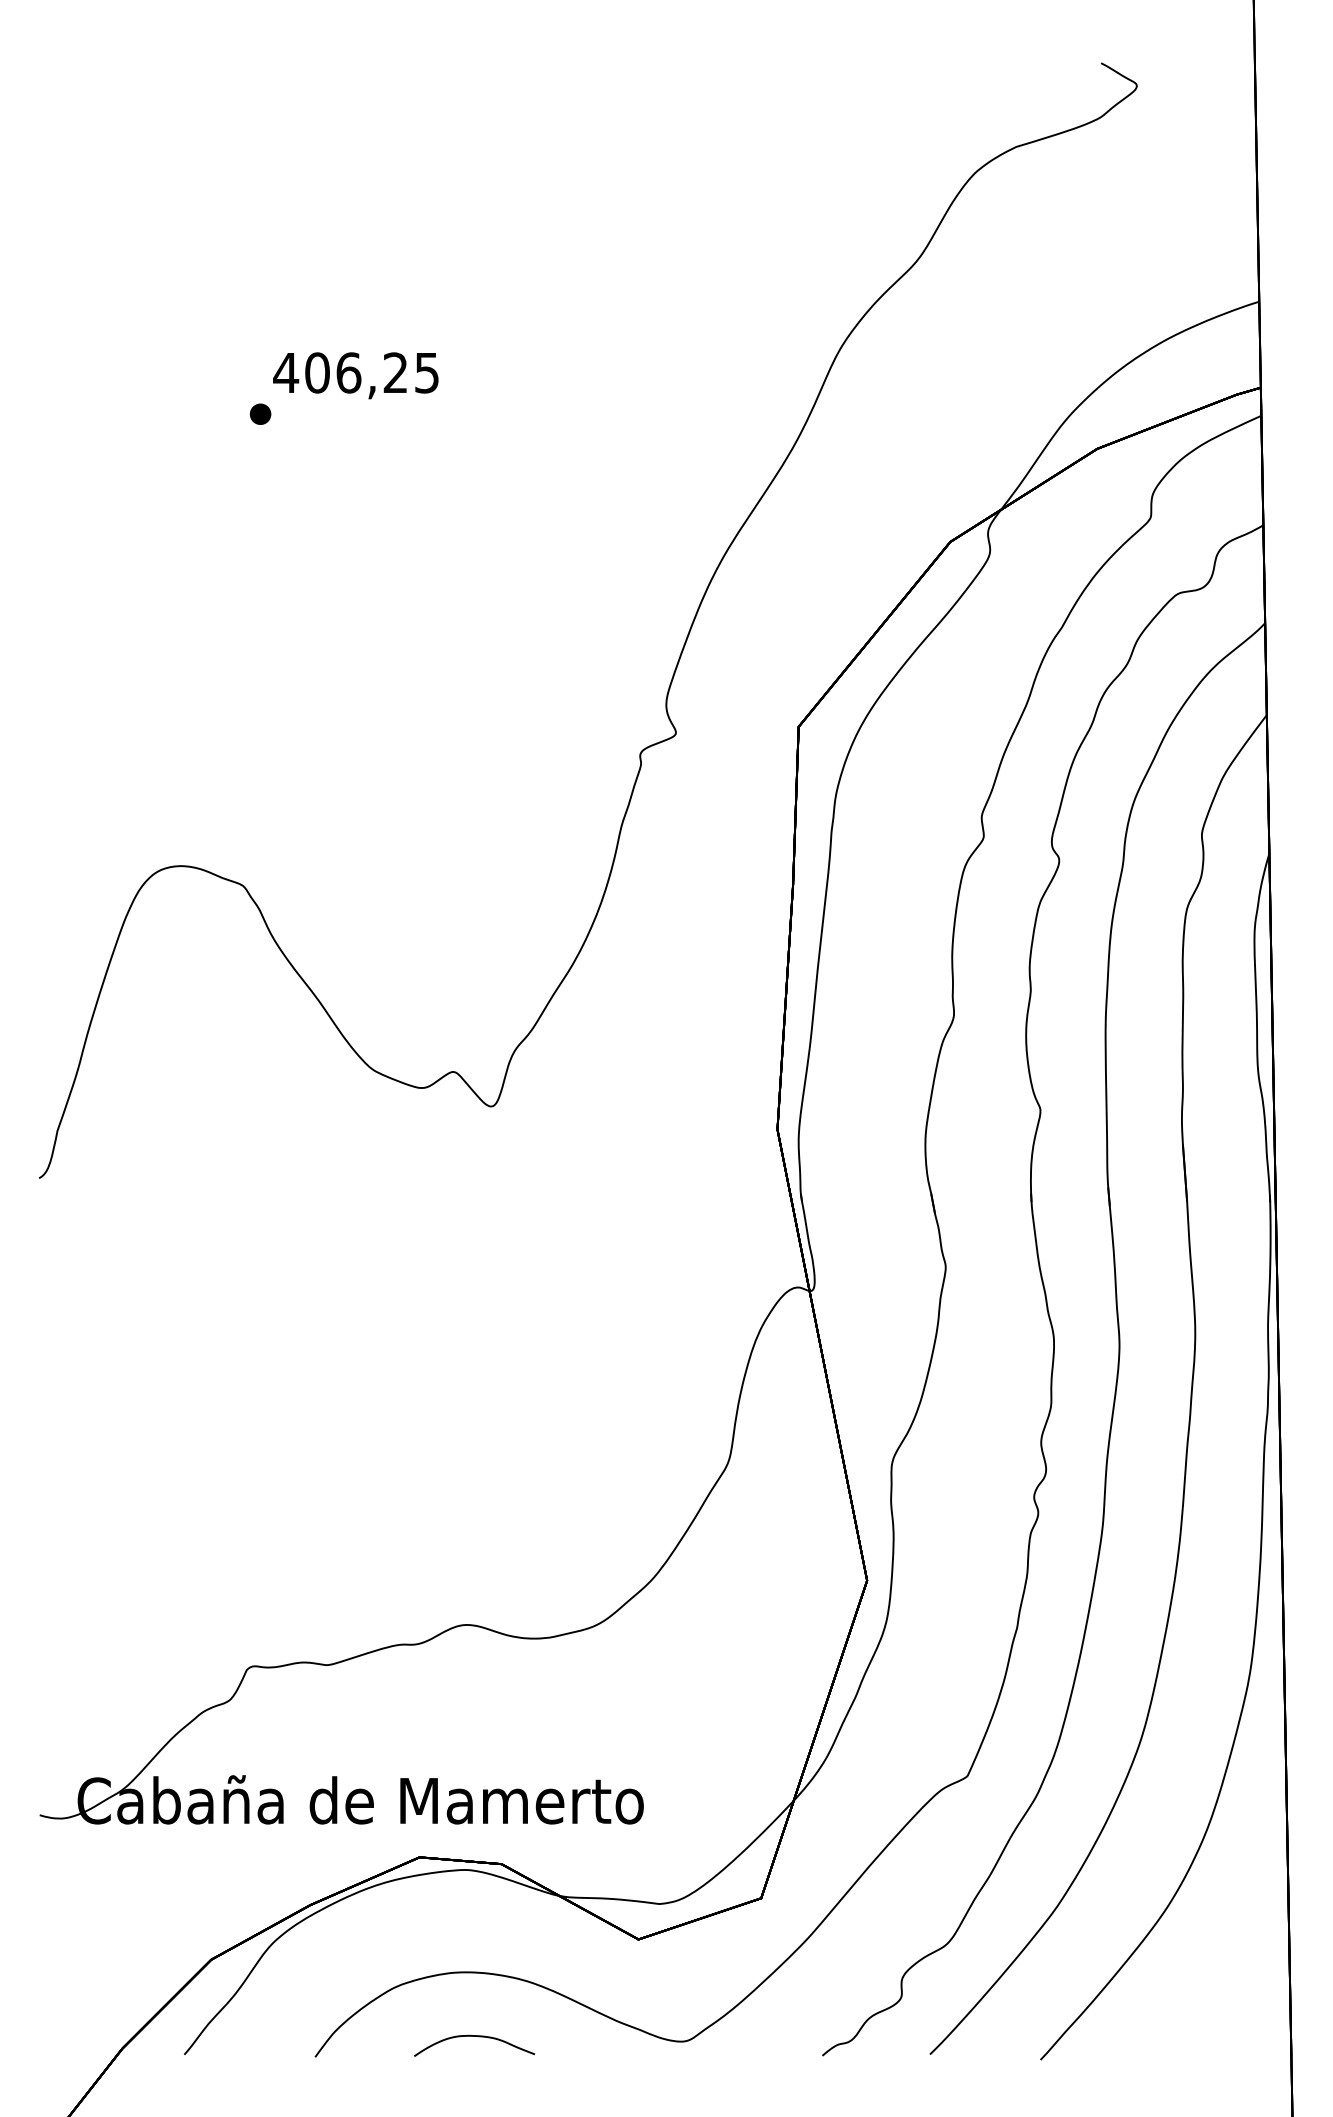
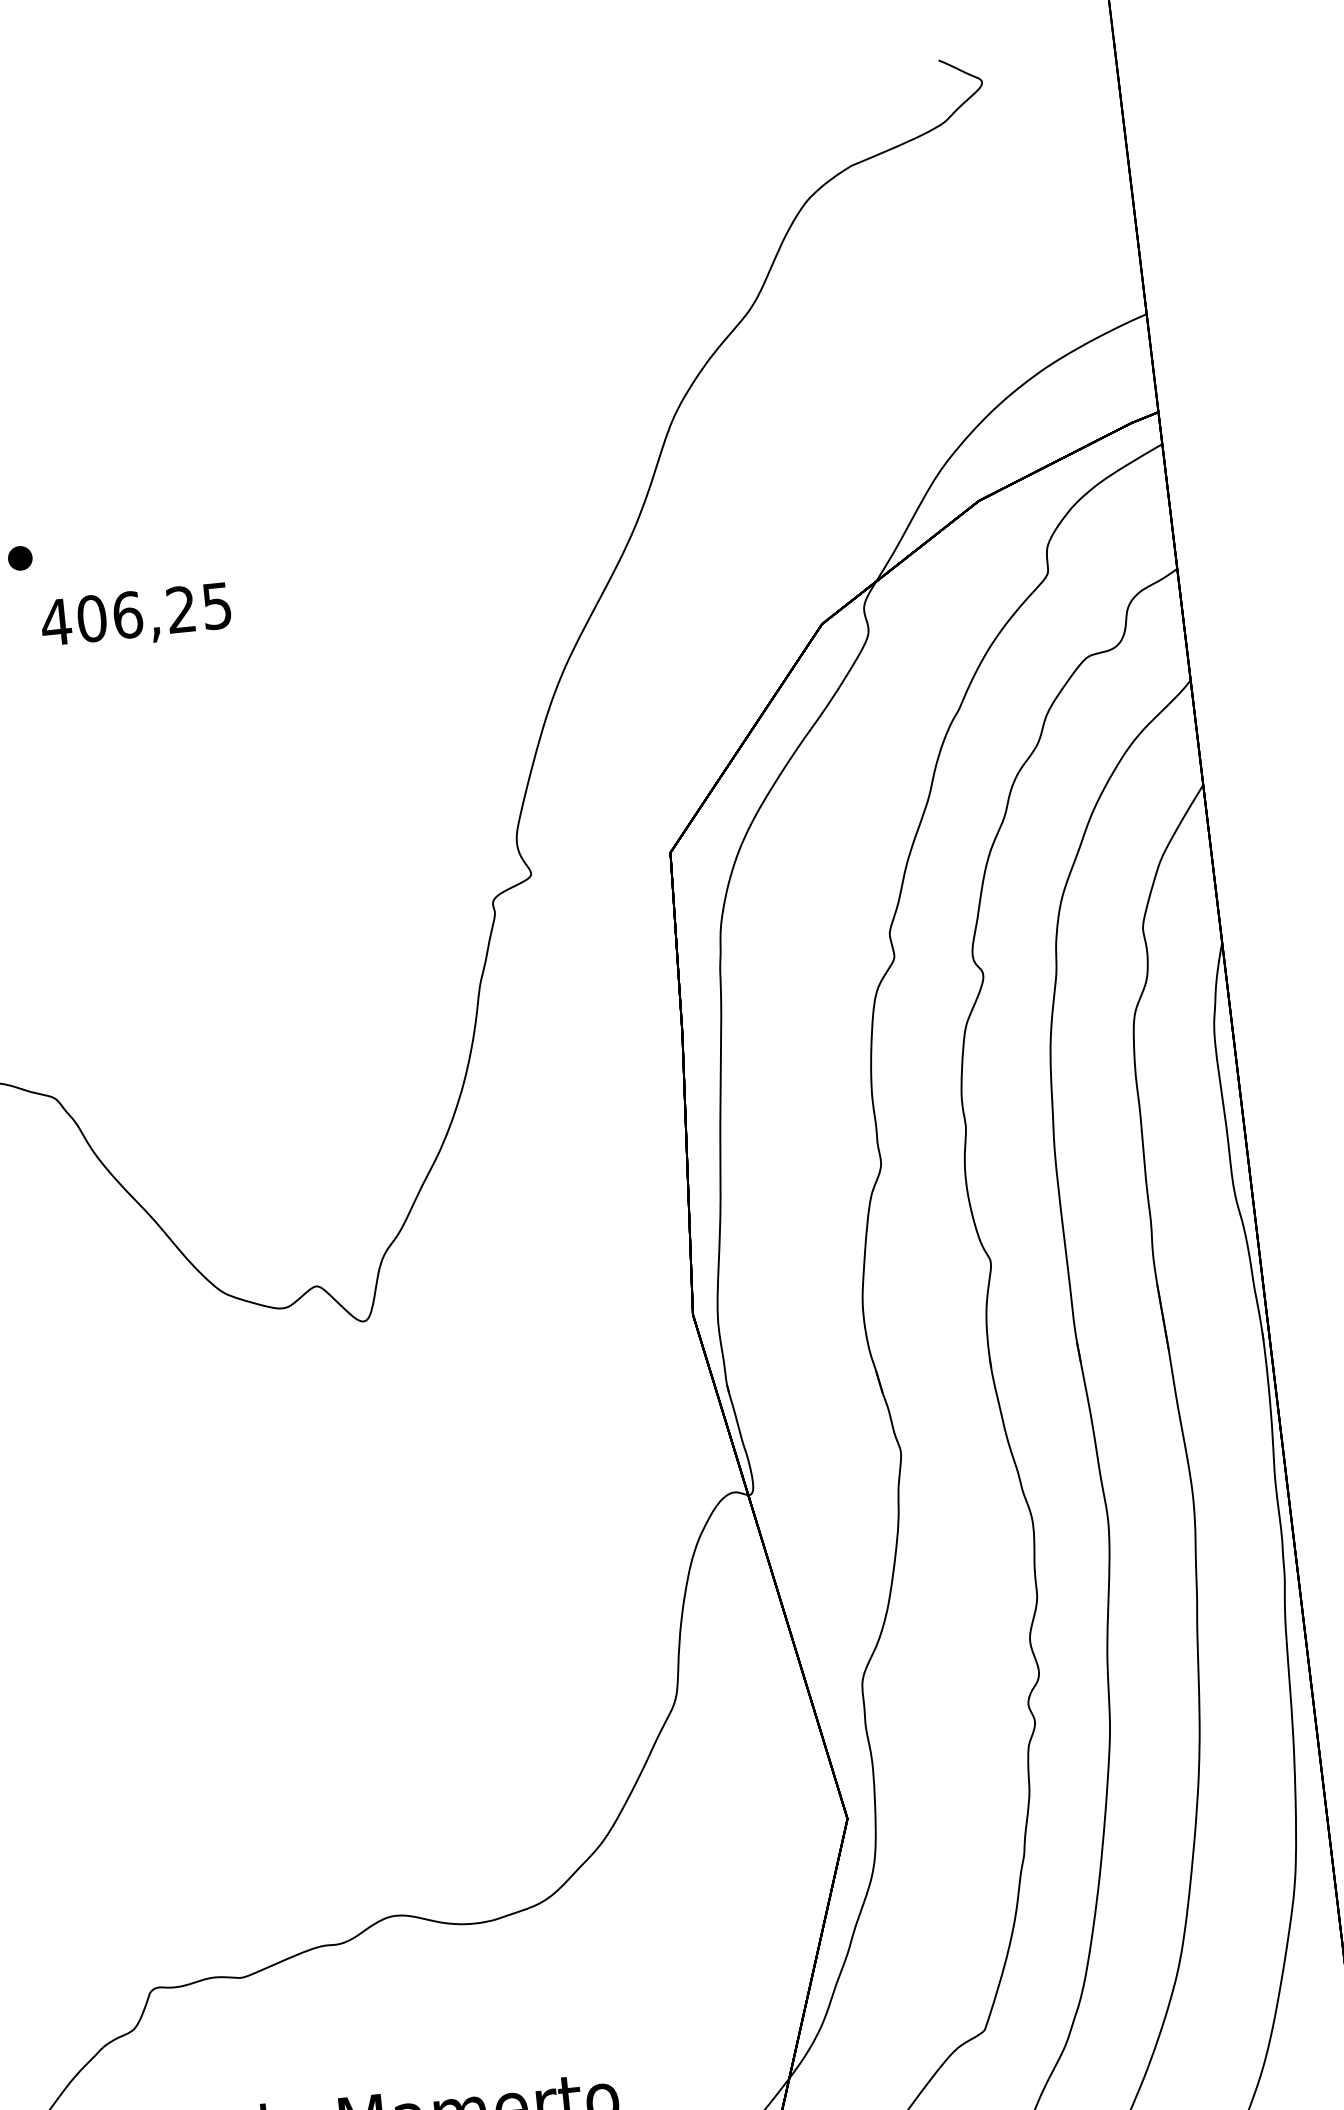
text: (355, 375) -> (135, 617), moved

